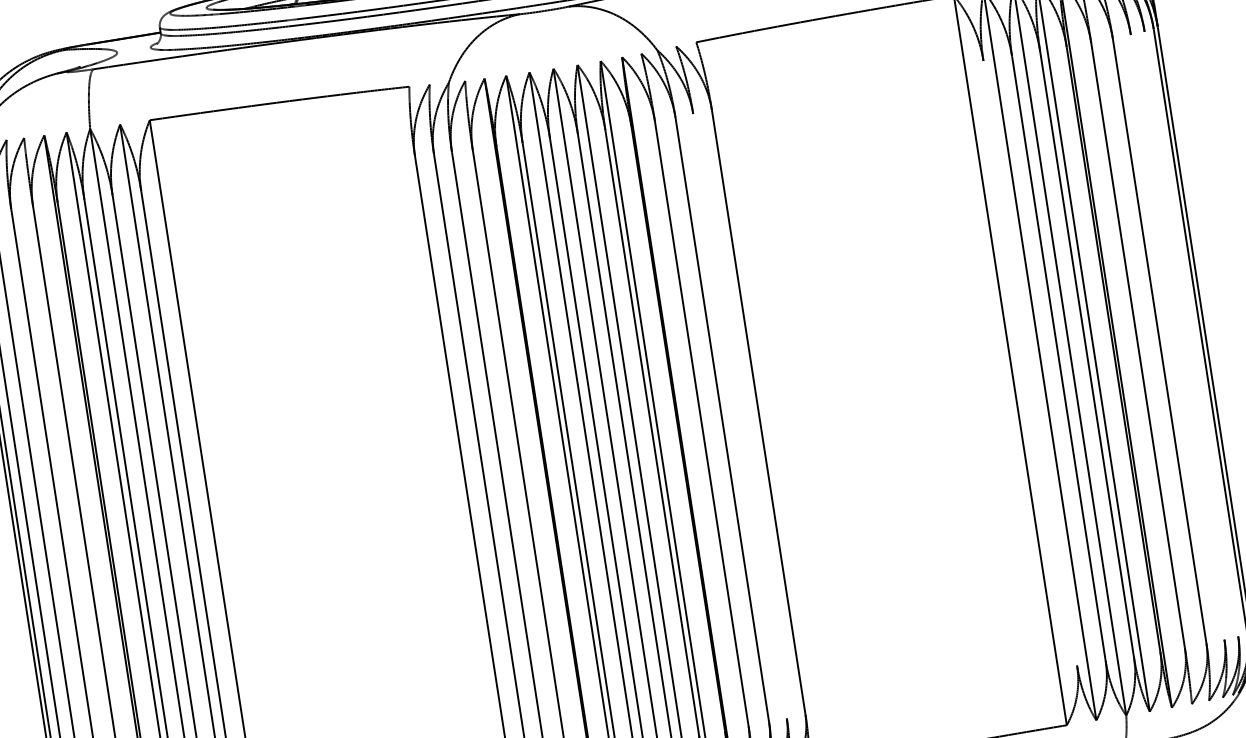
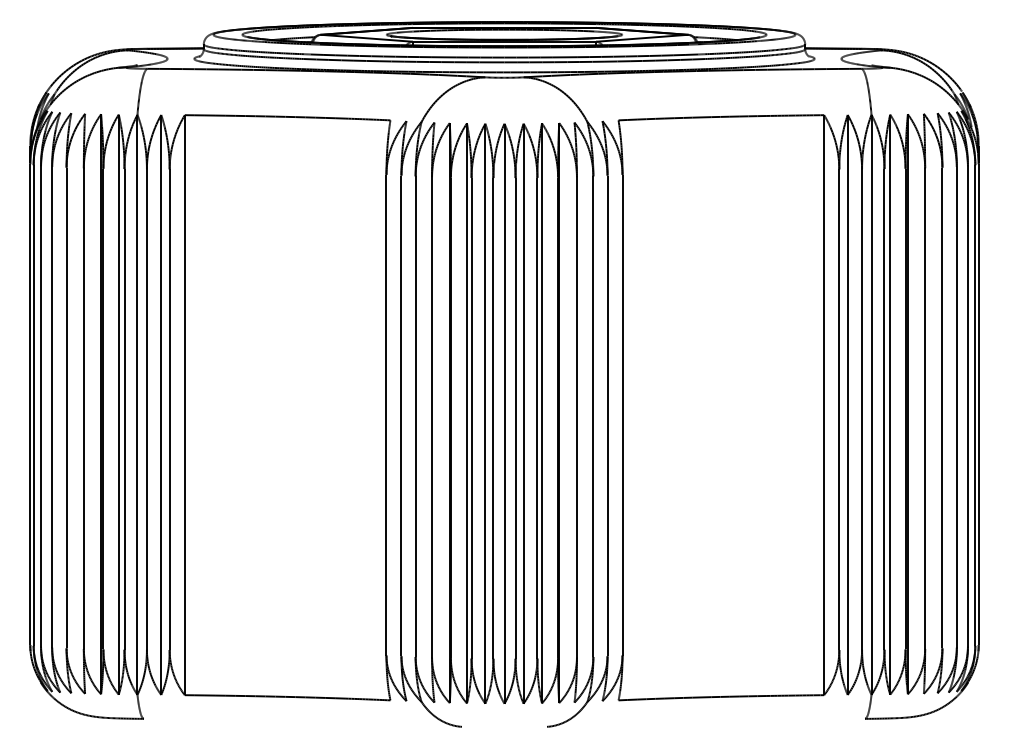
line: (1190, 334) -> (967, 406), added
line: (1177, 336) -> (956, 406), added
line: (1030, 362) -> (839, 409), added
line: (739, 415) -> (607, 415), added

